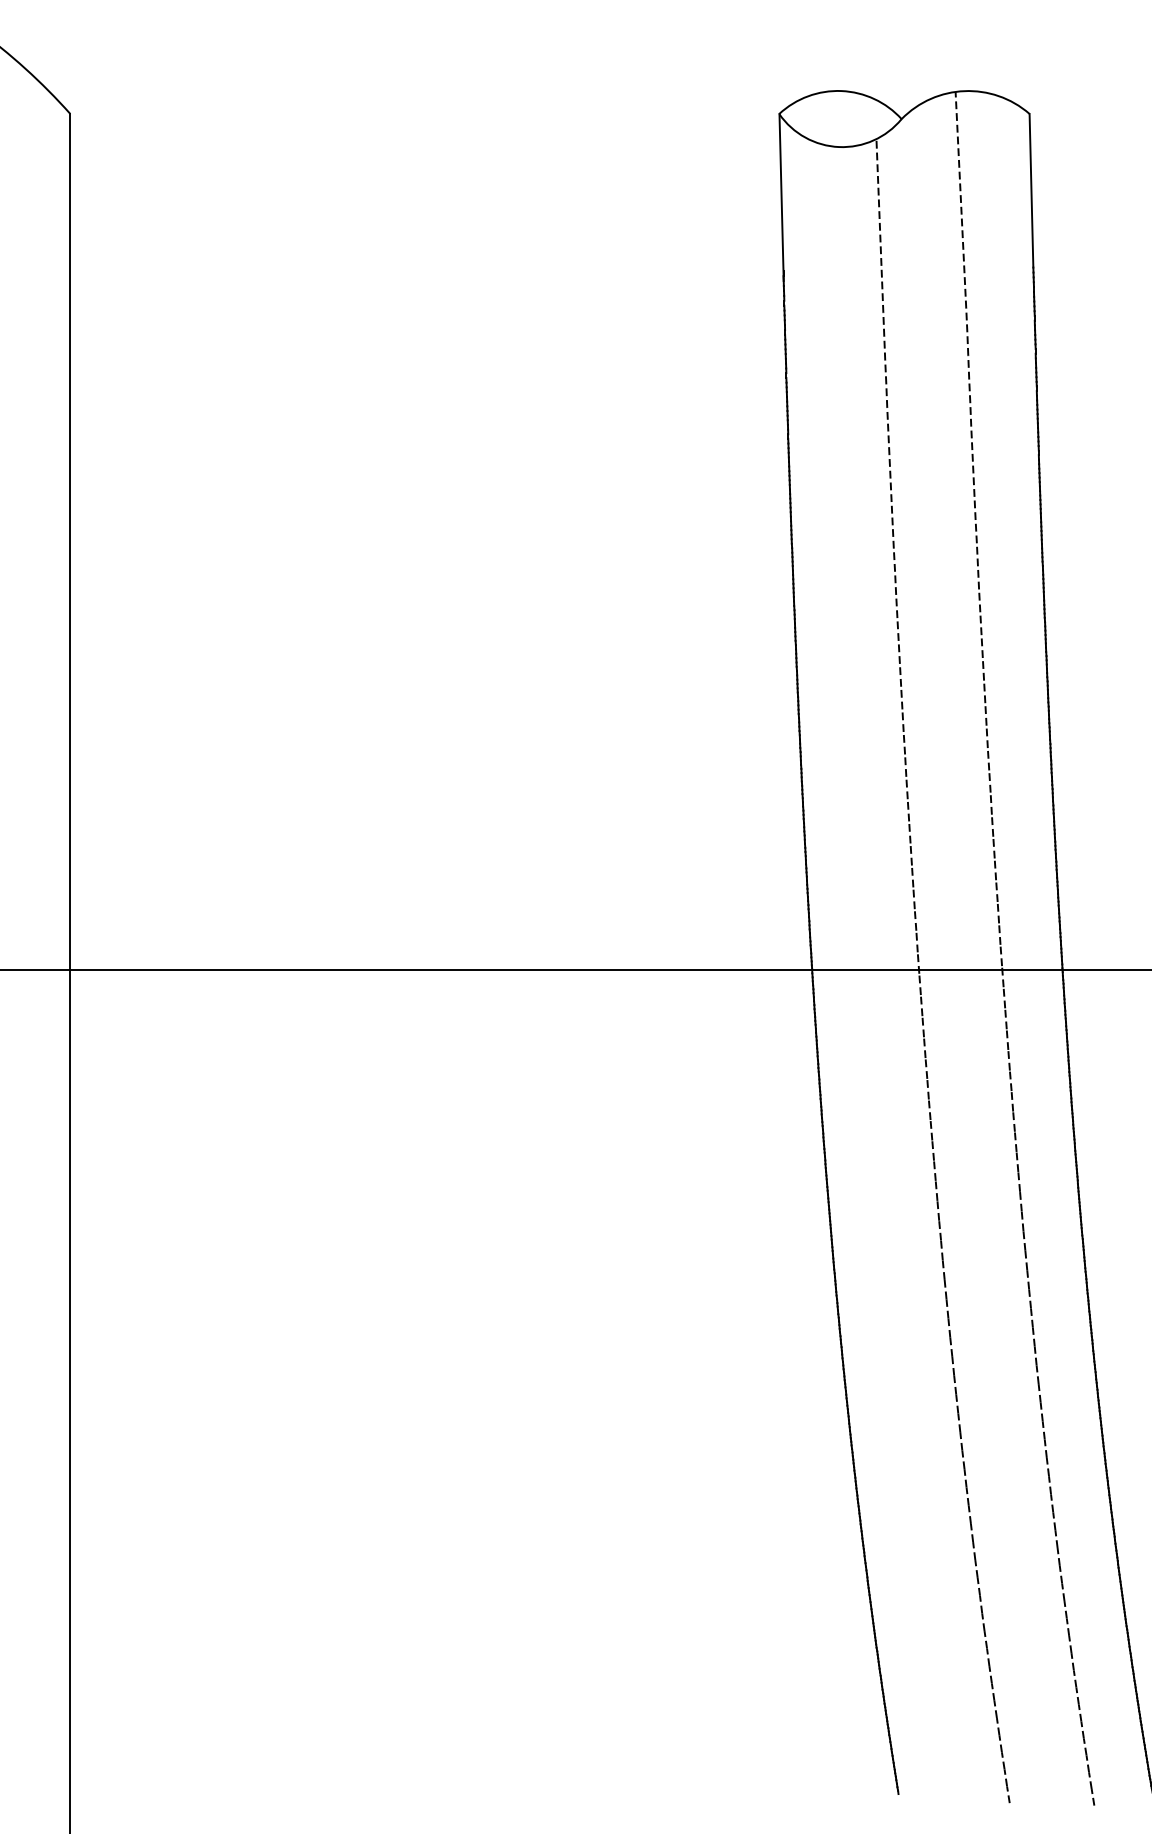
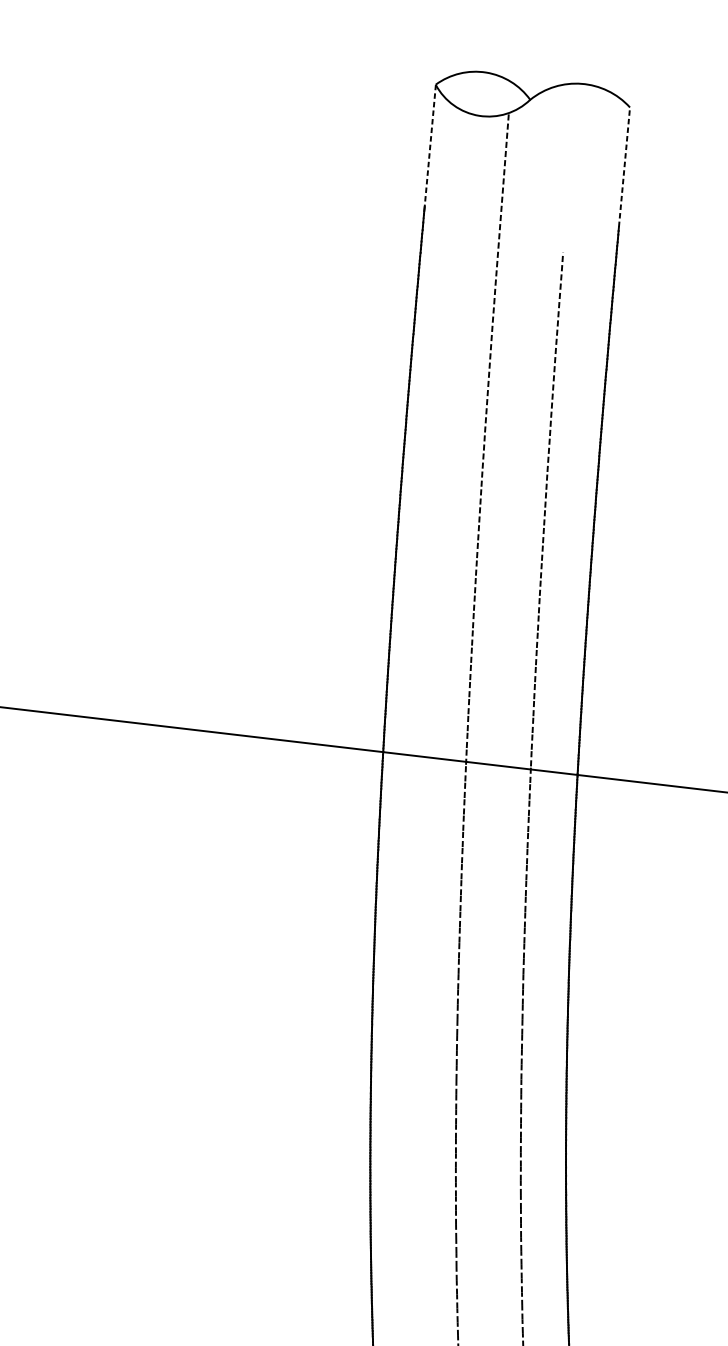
line: (1031, 190) -> (624, 167), solid -> dashed
line: (781, 199) -> (429, 151), solid -> dashed
line: (960, 199) -> (568, 167), removed

